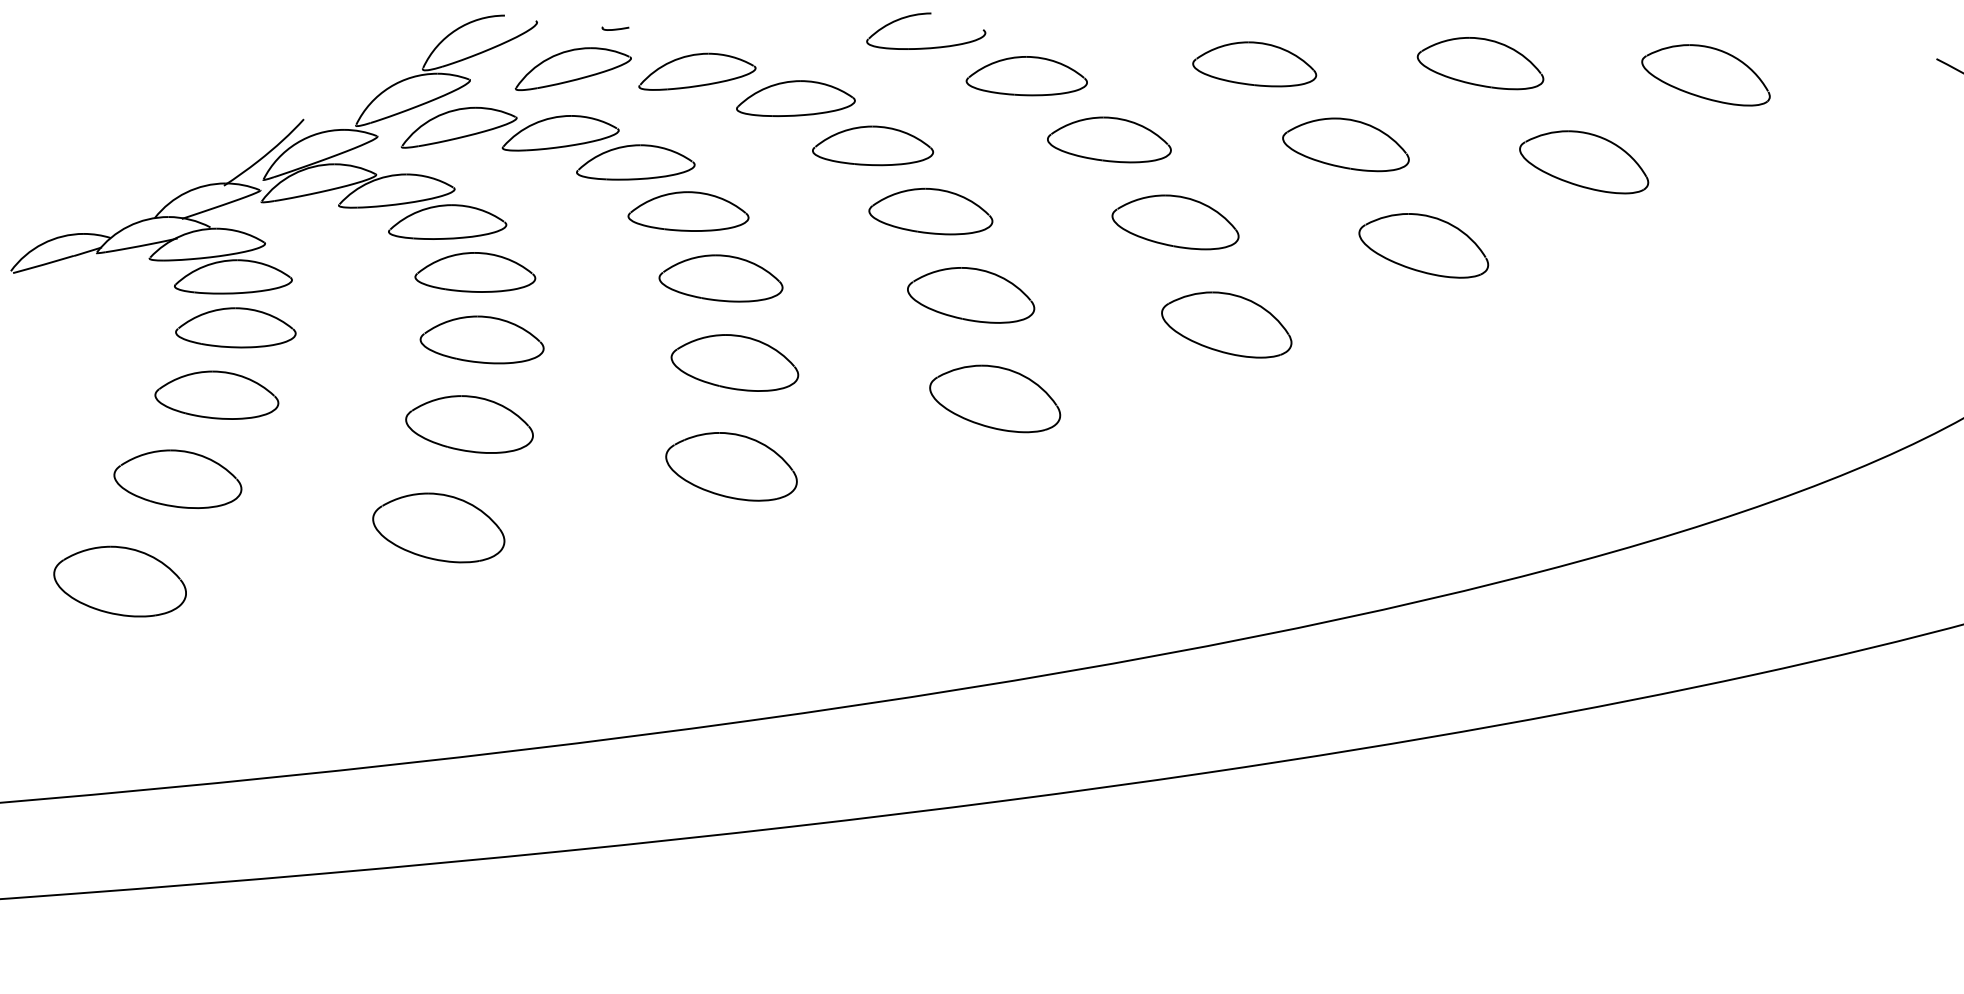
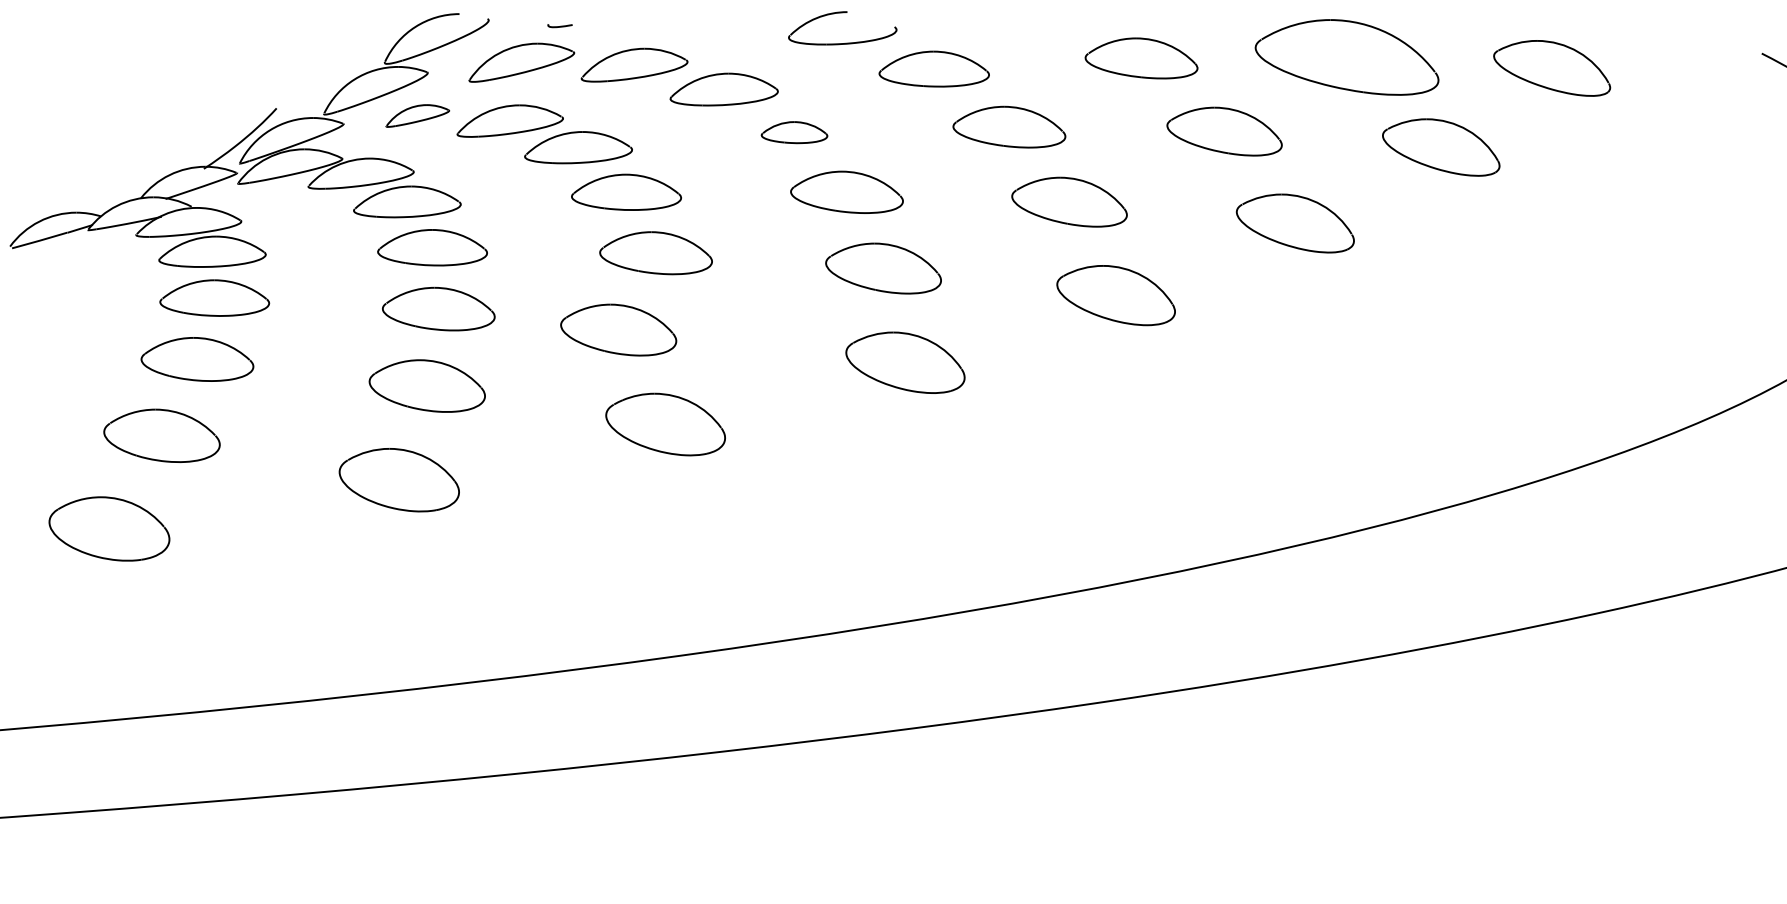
part: (1480, 63) -> (1346, 57), size x1.6
part: (458, 127) -> (417, 115), size x0.6
part: (873, 145) -> (794, 132), size x0.6
part: (734, 362) -> (618, 329), moved

